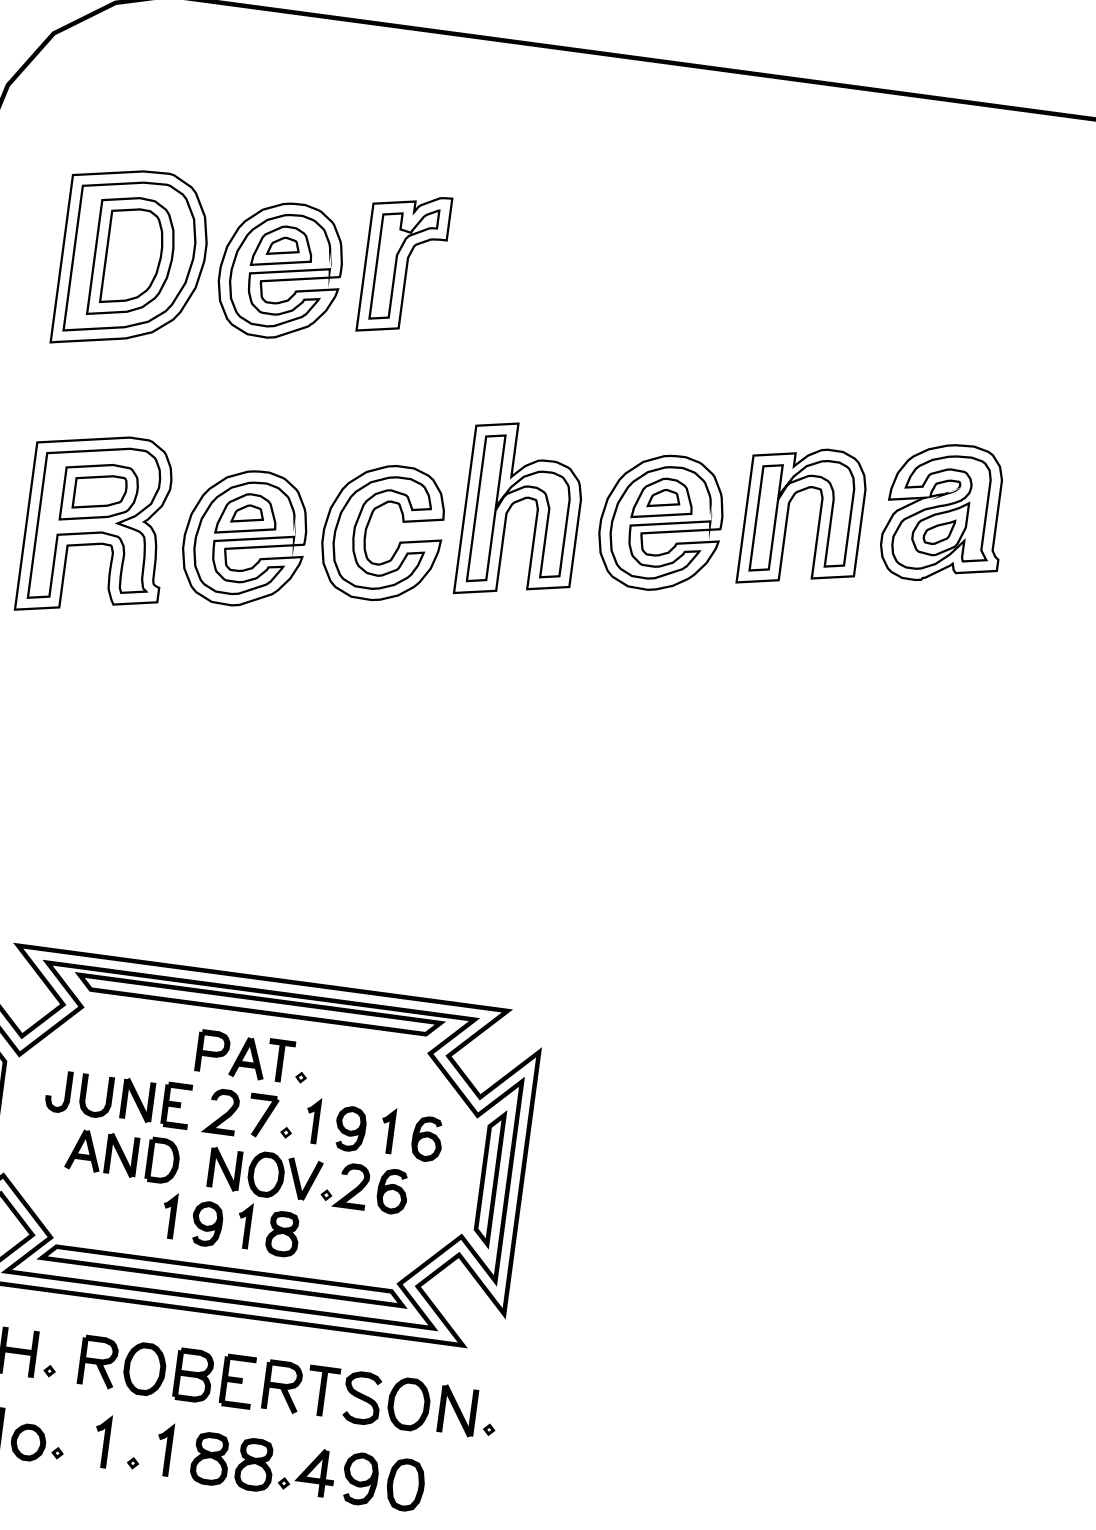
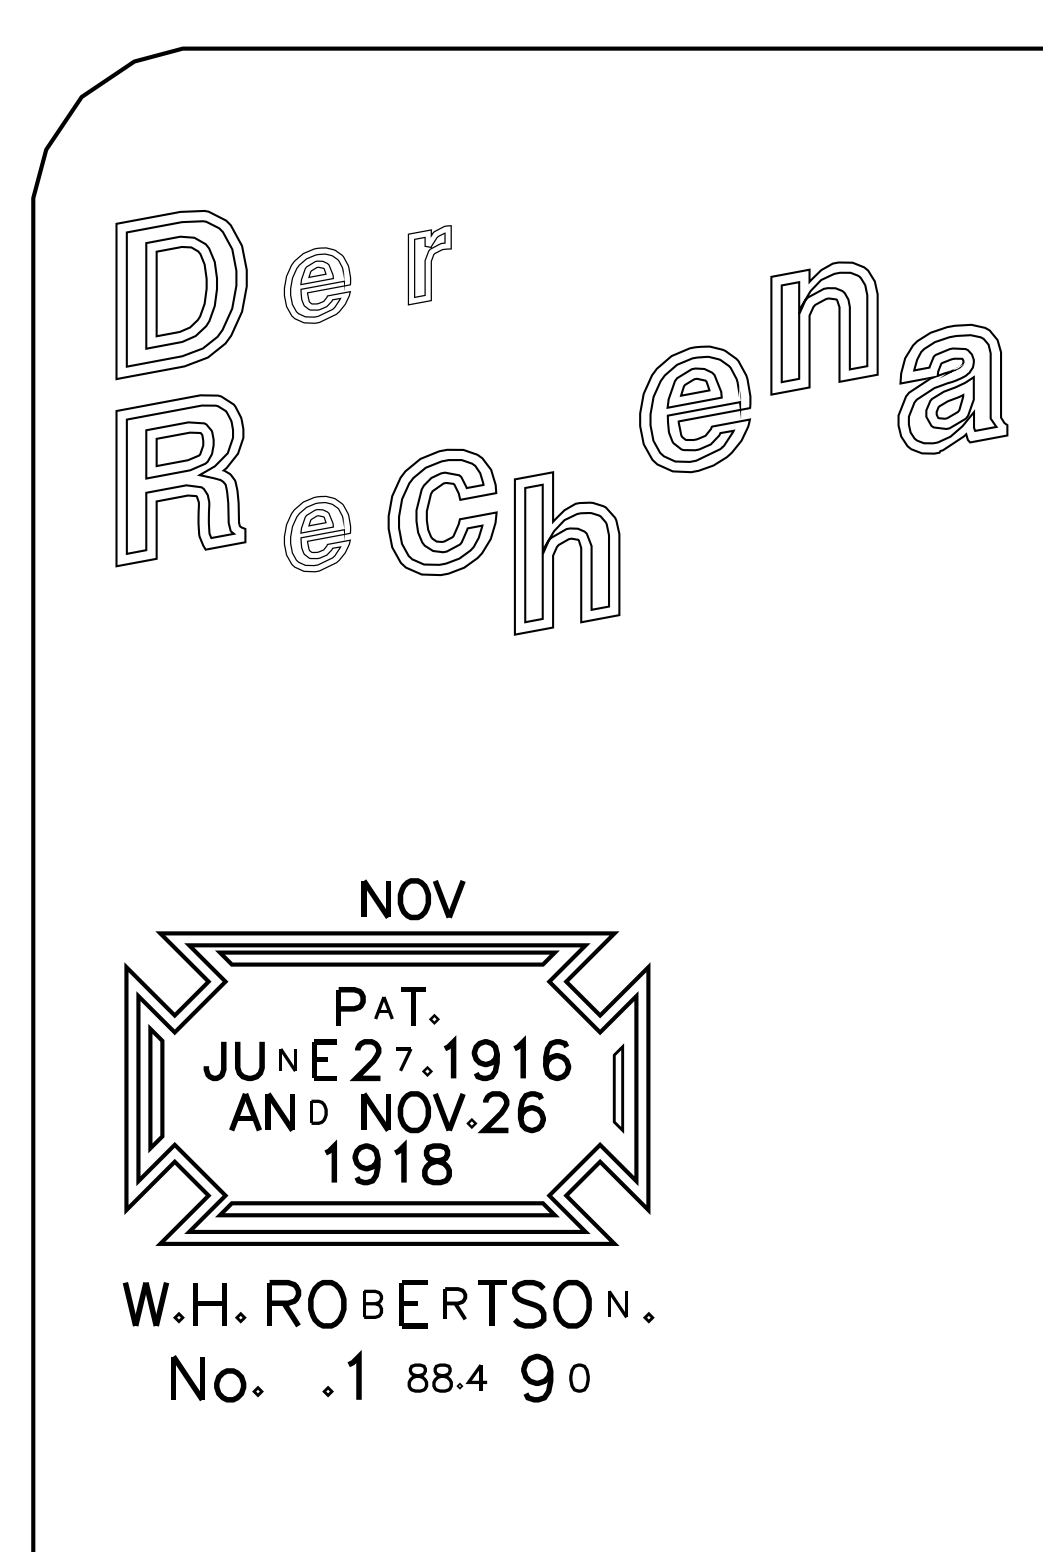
part: (404, 264) -> (429, 265), size x0.6
part: (280, 270) -> (317, 285), size x0.6
part: (515, 503) -> (560, 545), moved
part: (944, 512) -> (952, 388), moved
part: (788, 516) -> (810, 328), moved
part: (661, 522) -> (695, 409), moved
part: (96, 526) -> (180, 480), moved
part: (244, 537) -> (317, 533), size x0.6
part: (295, 945) -> (413, 899), added
part: (247, 1057) -> (383, 1007), size x0.6
part: (137, 1099) -> (287, 1059), size x0.6
part: (263, 1116) -> (404, 1059), size x0.6
part: (162, 1161) -> (318, 1112), size x0.6
part: (489, 1178) -> (618, 1088), size x0.7
part: (193, 1375) -> (372, 1304), size x0.6
part: (282, 1386) -> (455, 1303), size x0.7
part: (457, 1411) -> (617, 1304), size x0.6
line: (103, 1440) -> (298, 1374), removed
part: (263, 1465) -> (447, 1377), size x0.6
part: (405, 1484) -> (579, 1377), size x0.6

